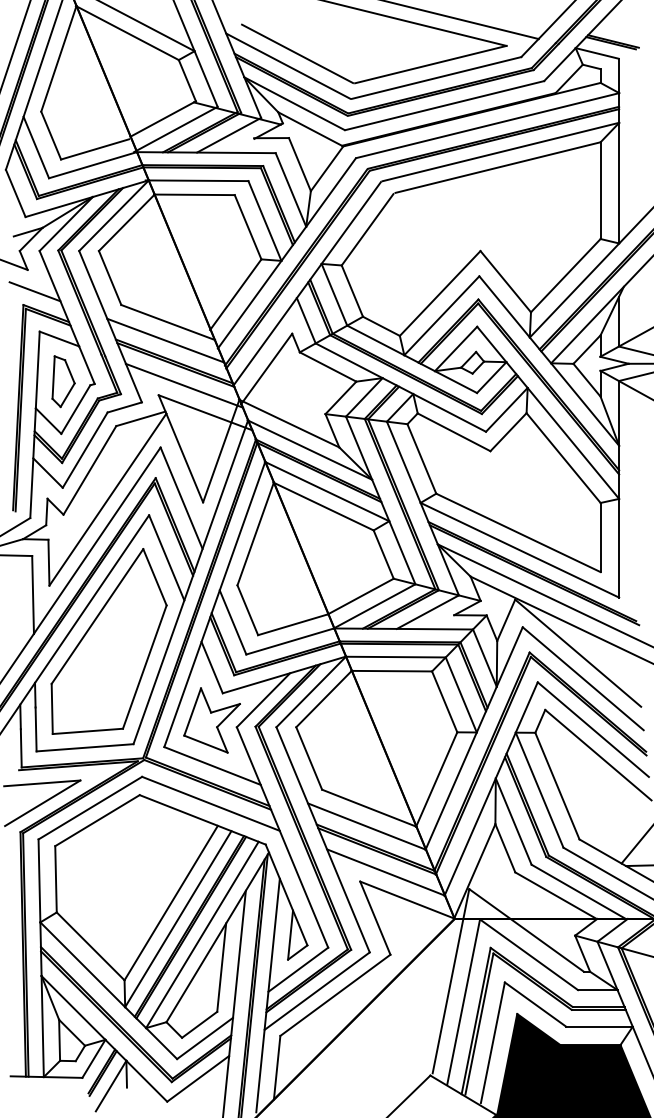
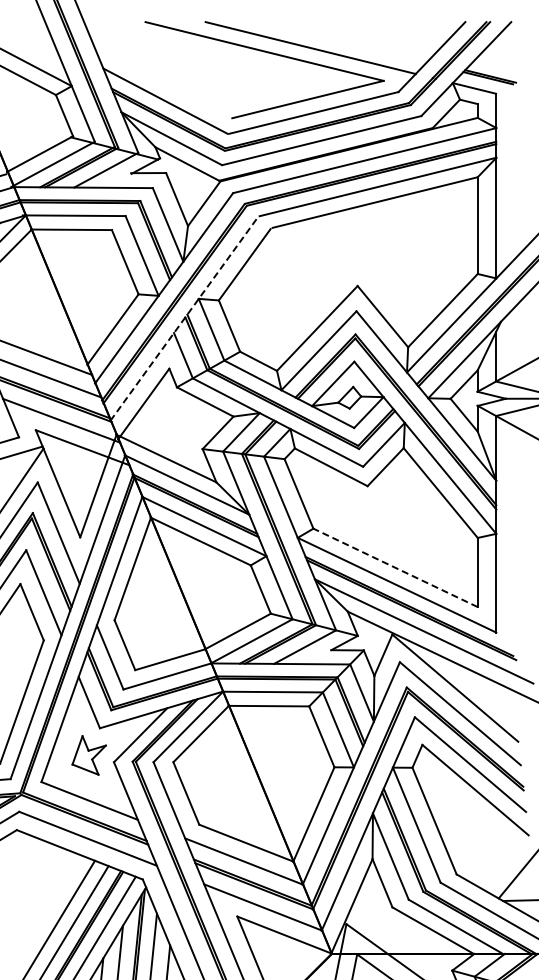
line: (297, 53) -> (174, 88), removed
line: (307, 283) -> (184, 318), solid -> dashed
line: (517, 532) -> (394, 567), solid -> dashed
part: (211, 720) -> (88, 755), size x0.6

